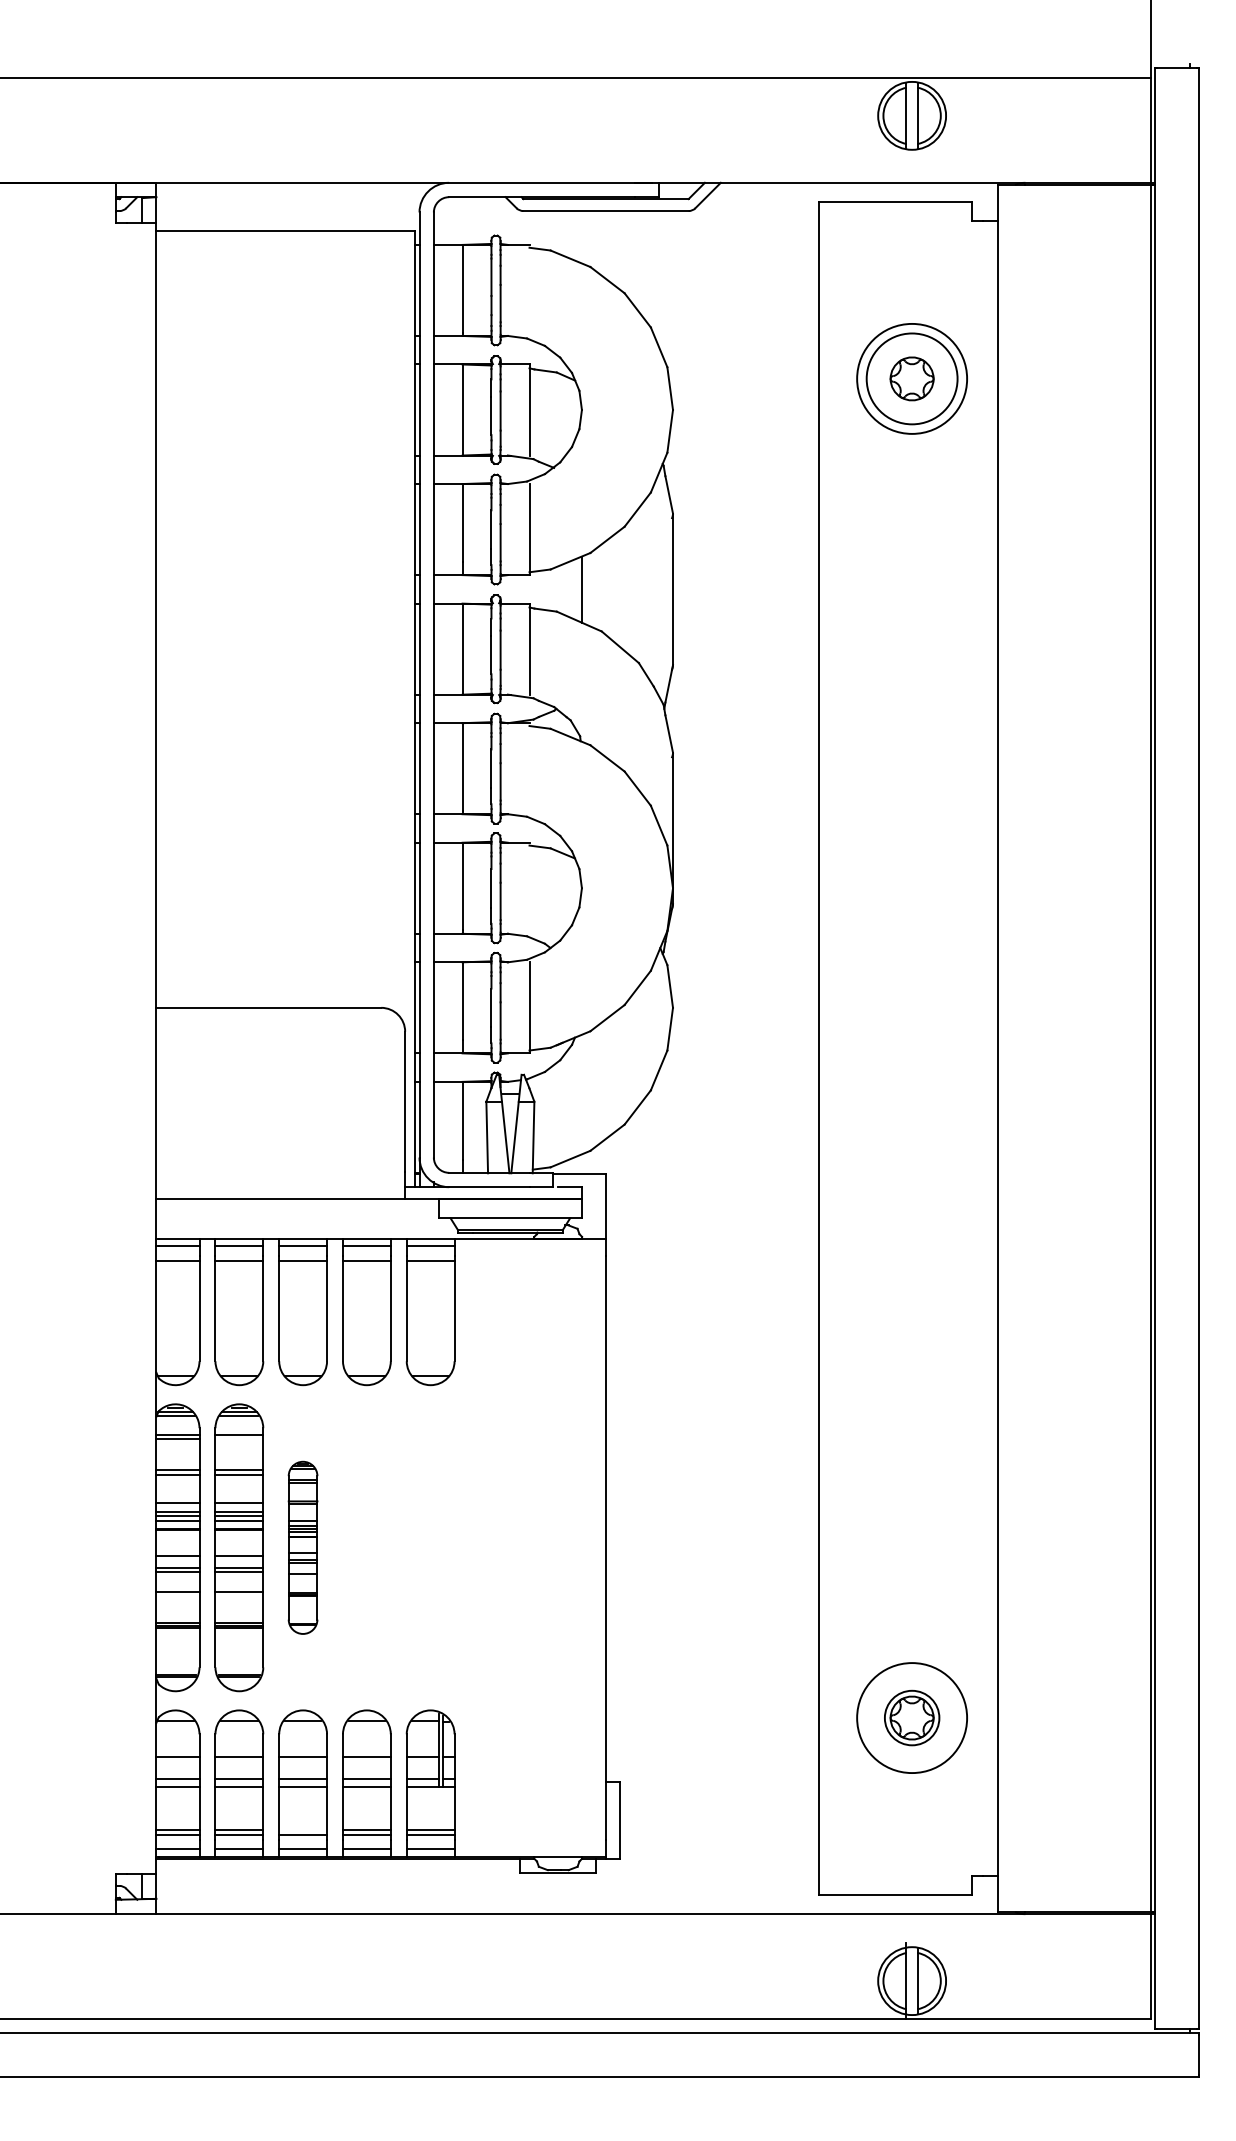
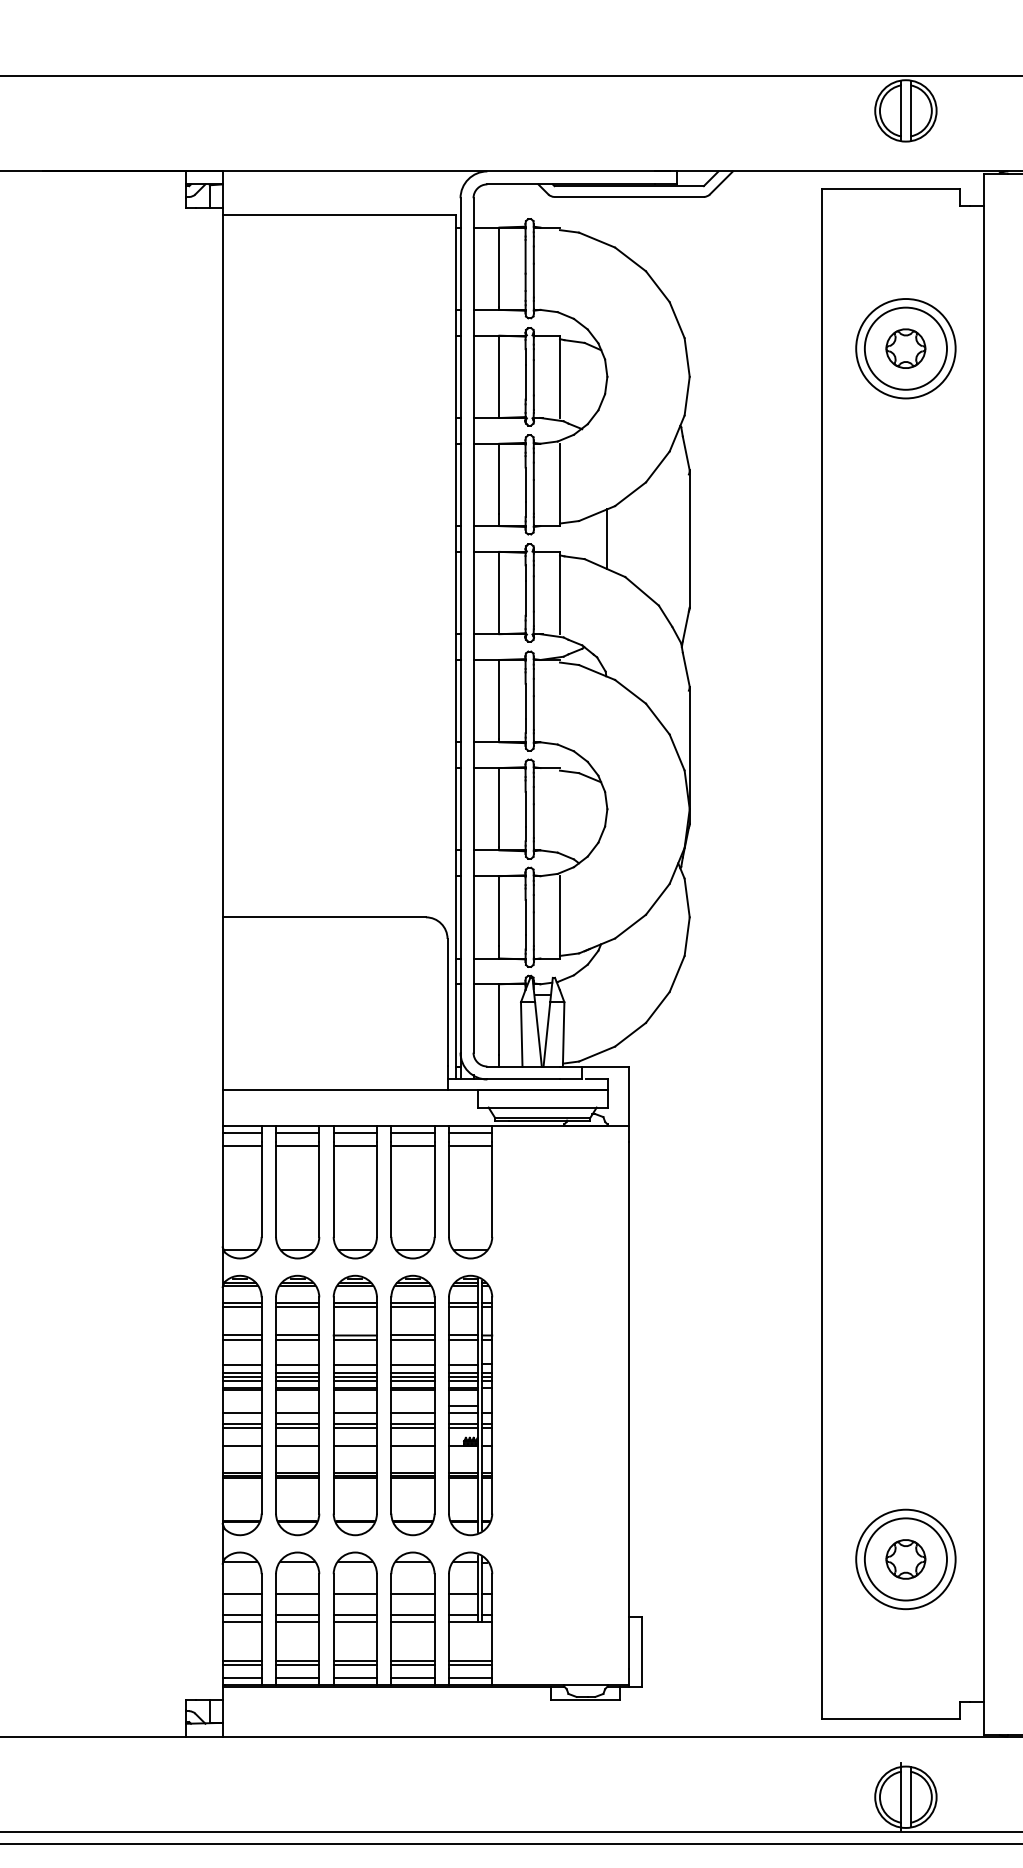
line: (239, 1439) -> (297, 1307), added
part: (302, 1547) -> (354, 1405), size x1.67
part: (366, 1547) -> (412, 1405), added
part: (430, 1547) -> (470, 1405), added
circle: (911, 1717) -> (905, 1558), size x1.67
line: (303, 1829) -> (355, 1660), added

